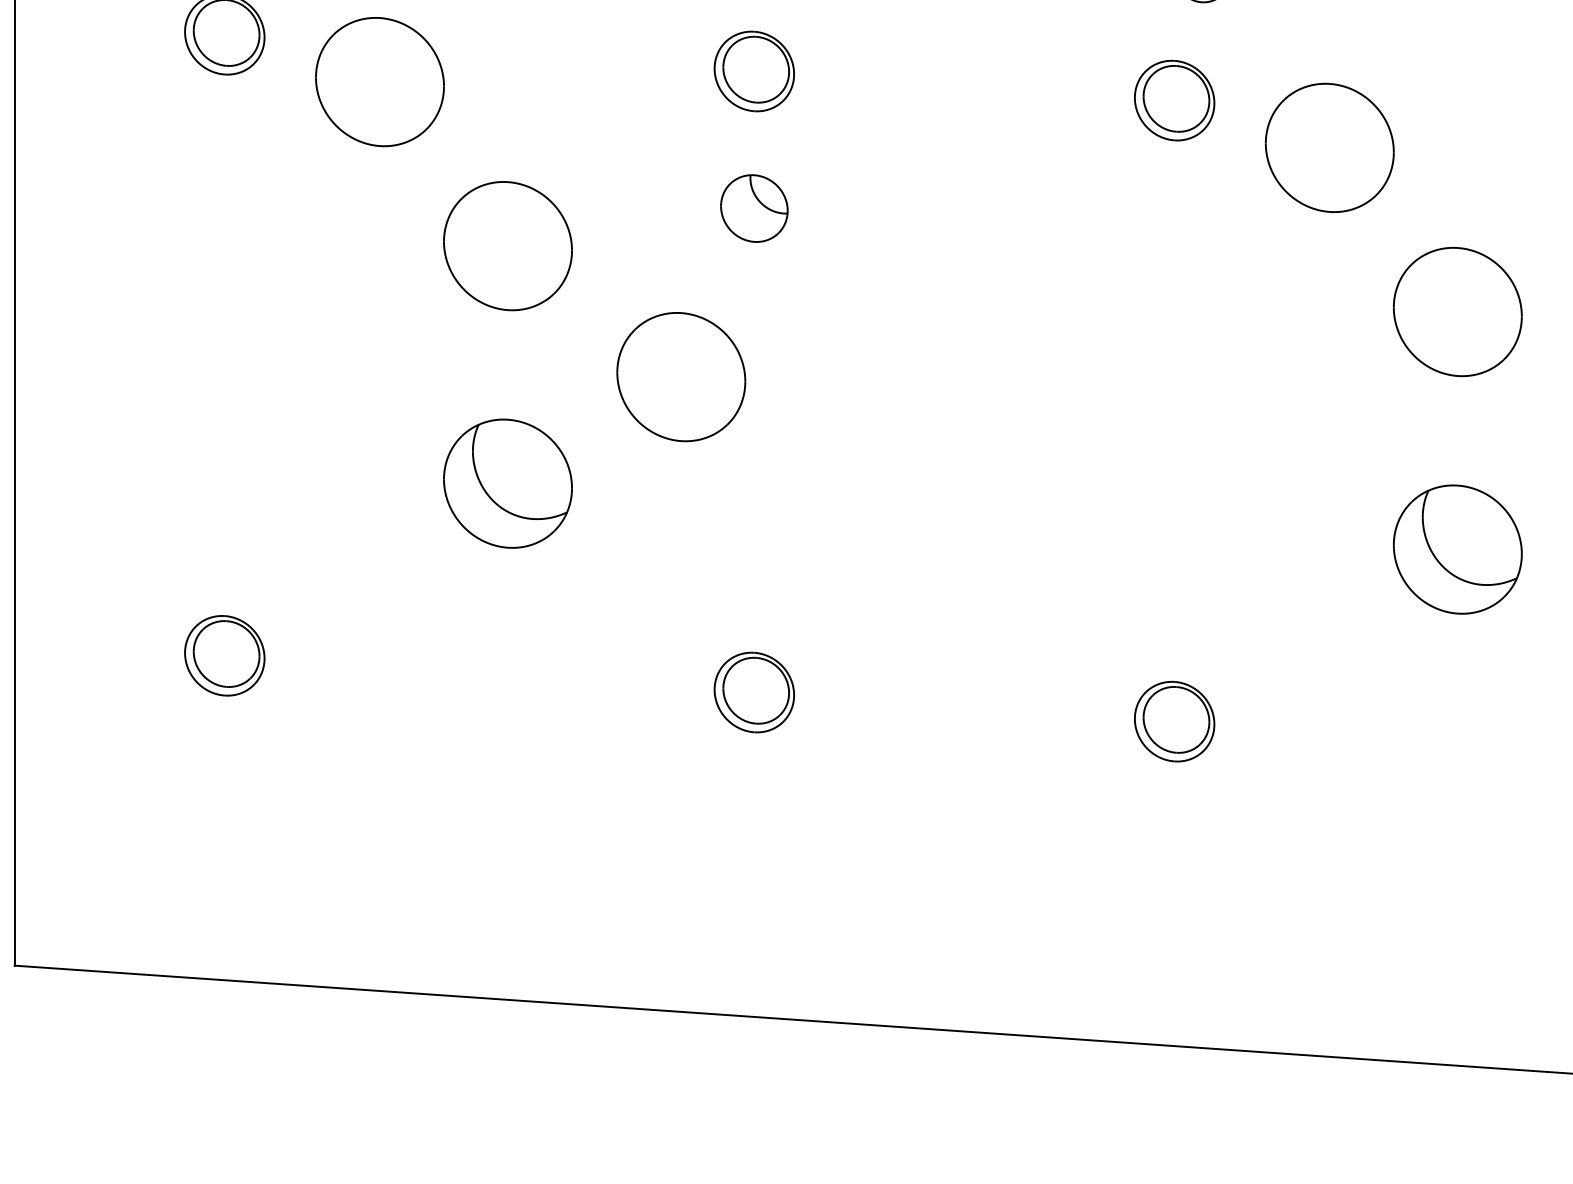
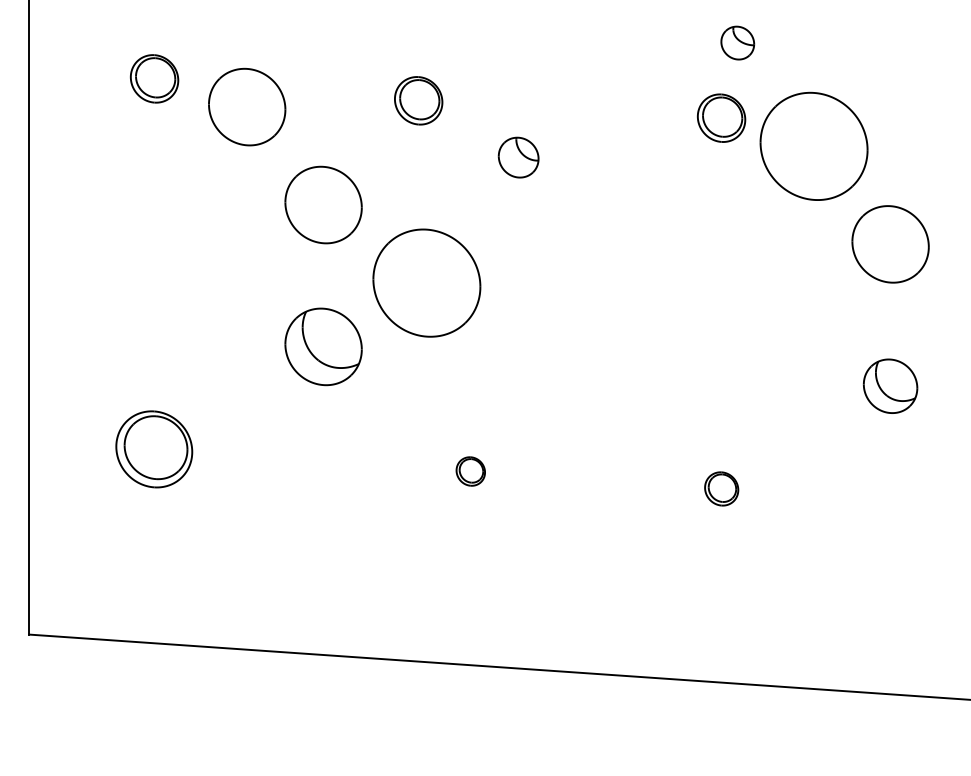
part: (754, 70) -> (418, 100), moved
part: (1330, 148) -> (814, 146), size x1.4
part: (754, 208) -> (518, 157), moved
part: (682, 377) -> (427, 283), size x1.4
part: (1457, 550) -> (890, 386), size x0.7
part: (224, 655) -> (154, 449), size x1.6
part: (754, 692) -> (470, 471), size x0.6
part: (1174, 720) -> (721, 488), size x0.7

